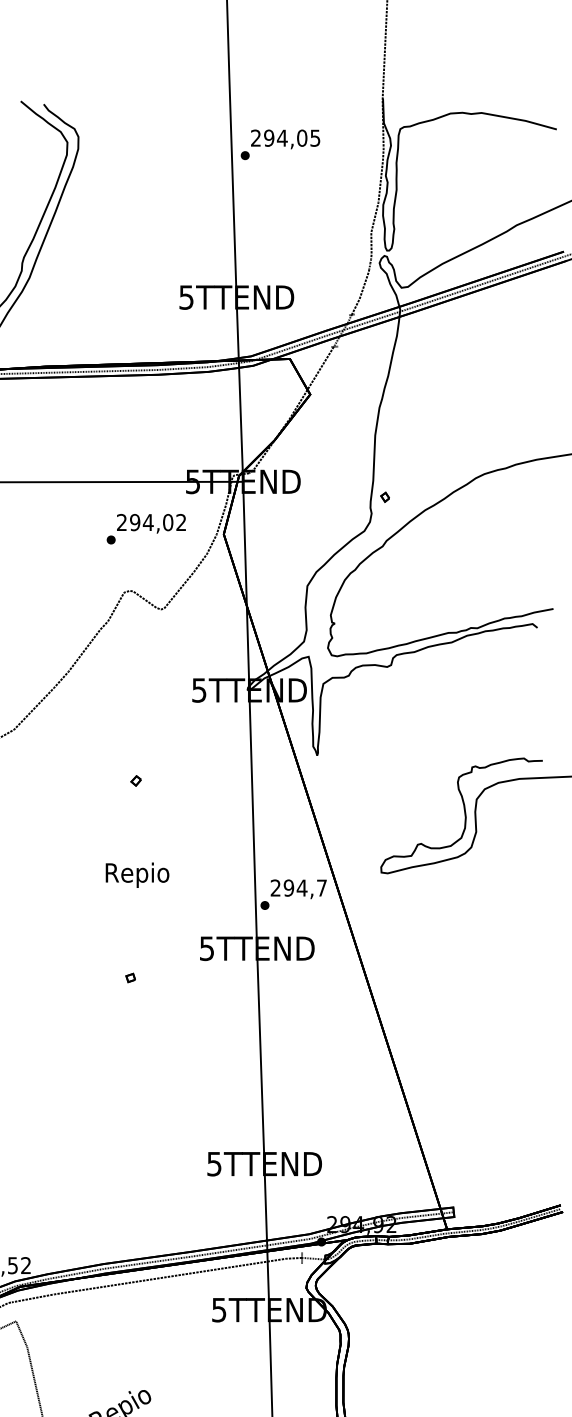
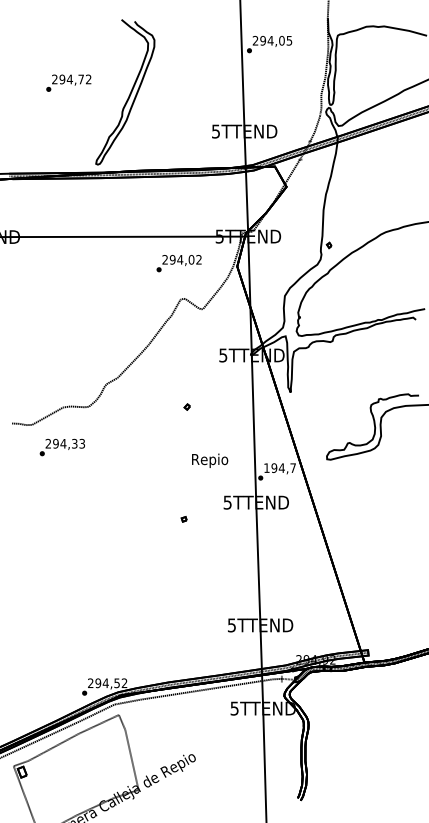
text: (145, 529) -> (178, 263), moved
text: (138, 874) -> (210, 460), moved
text: (275, 886) -> (266, 467), 294,7 -> 194,7

